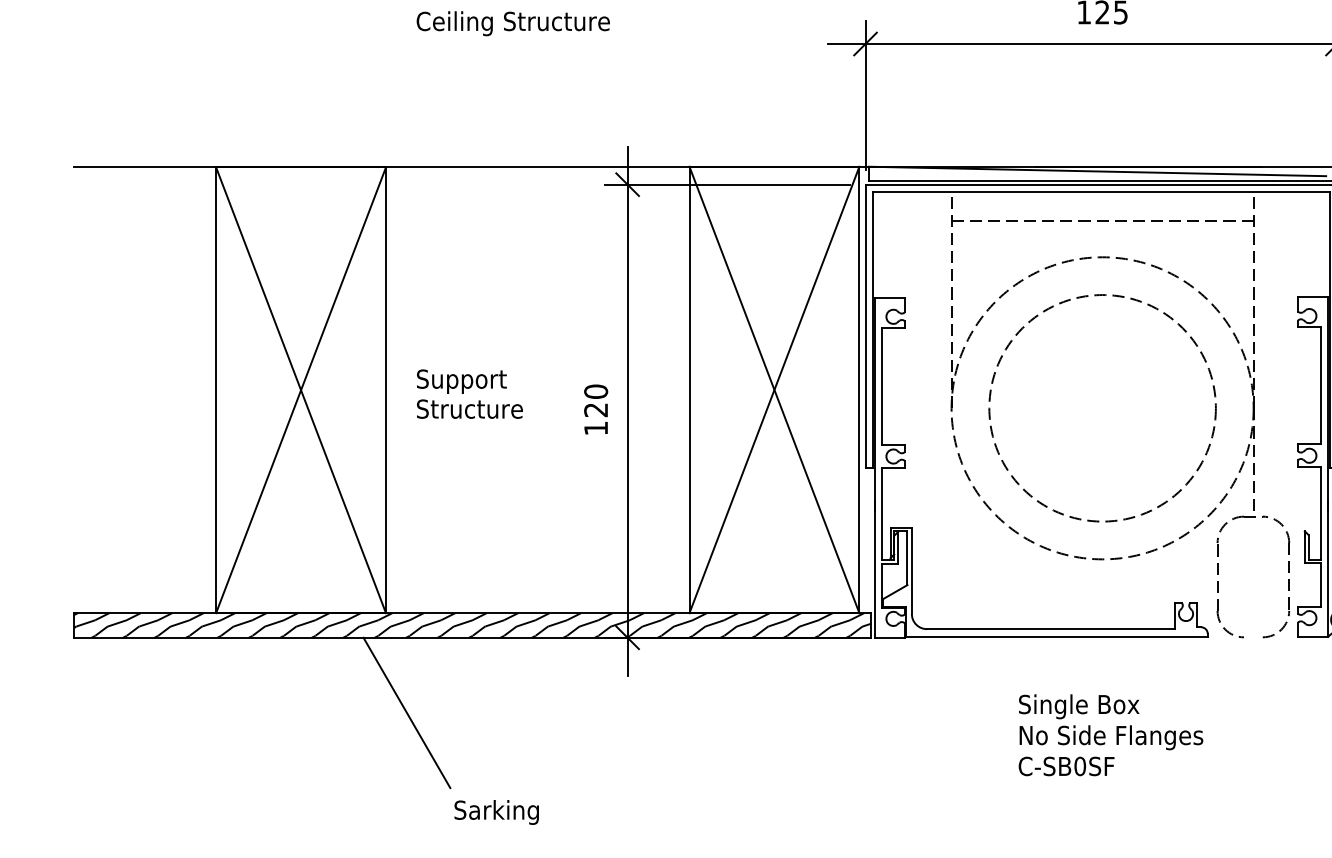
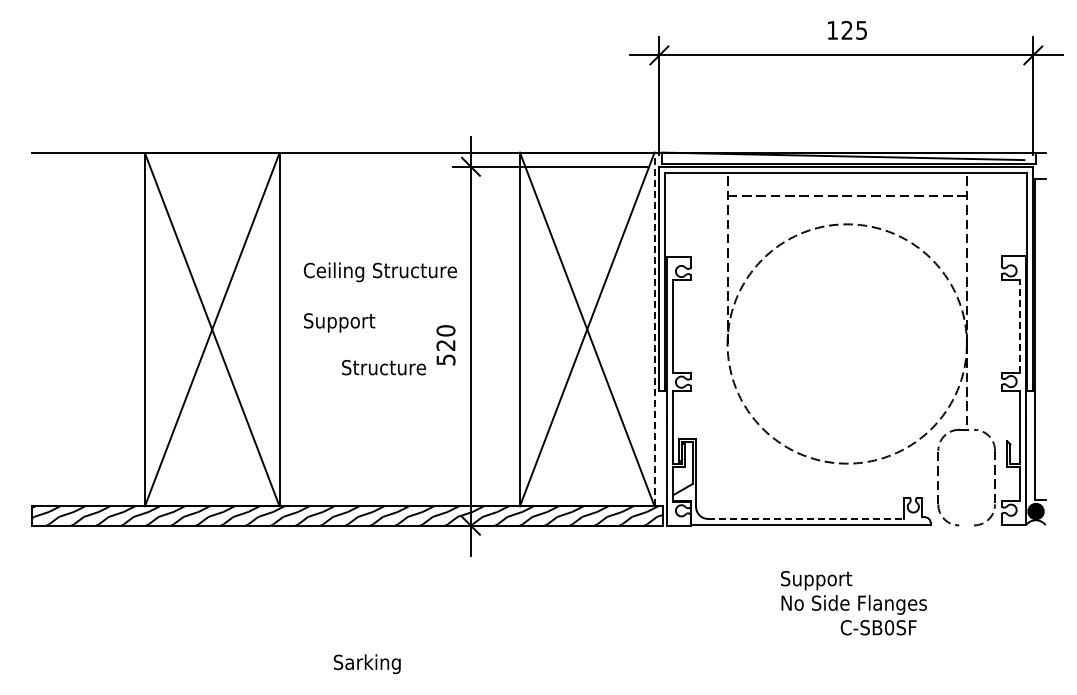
text: (512, 23) -> (379, 272), moved
line: (1321, 384) -> (1020, 325), solid -> dashed
line: (859, 390) -> (654, 329), solid -> dashed
circle: (1101, 407) -> (846, 343), removed
text: (469, 408) -> (383, 367), moved
text: (595, 427) -> (445, 359), 120 -> 520
line: (1051, 628) -> (806, 518), solid -> dashed
text: (1086, 706) -> (834, 580), Single Box -> Support
line: (406, 711) -> (295, 584), removed
text: (1066, 766) -> (878, 627), moved

